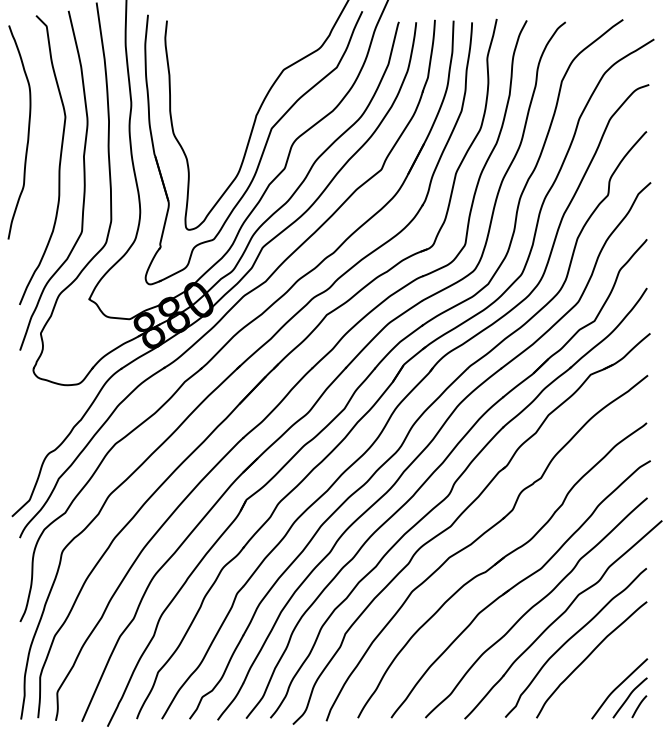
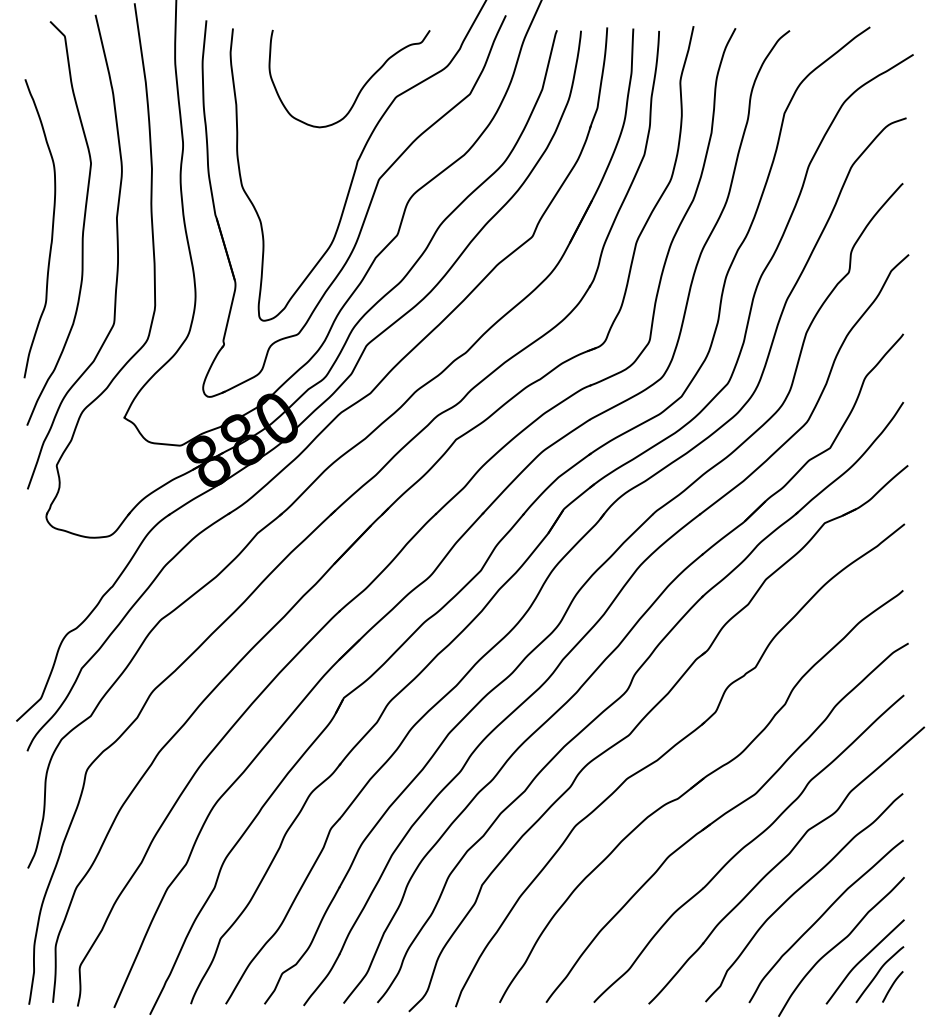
curve: (259, 62) -> (361, 87), added
curve: (27, 133) -> (51, 229), moved
curve: (601, 676) -> (839, 944), added

